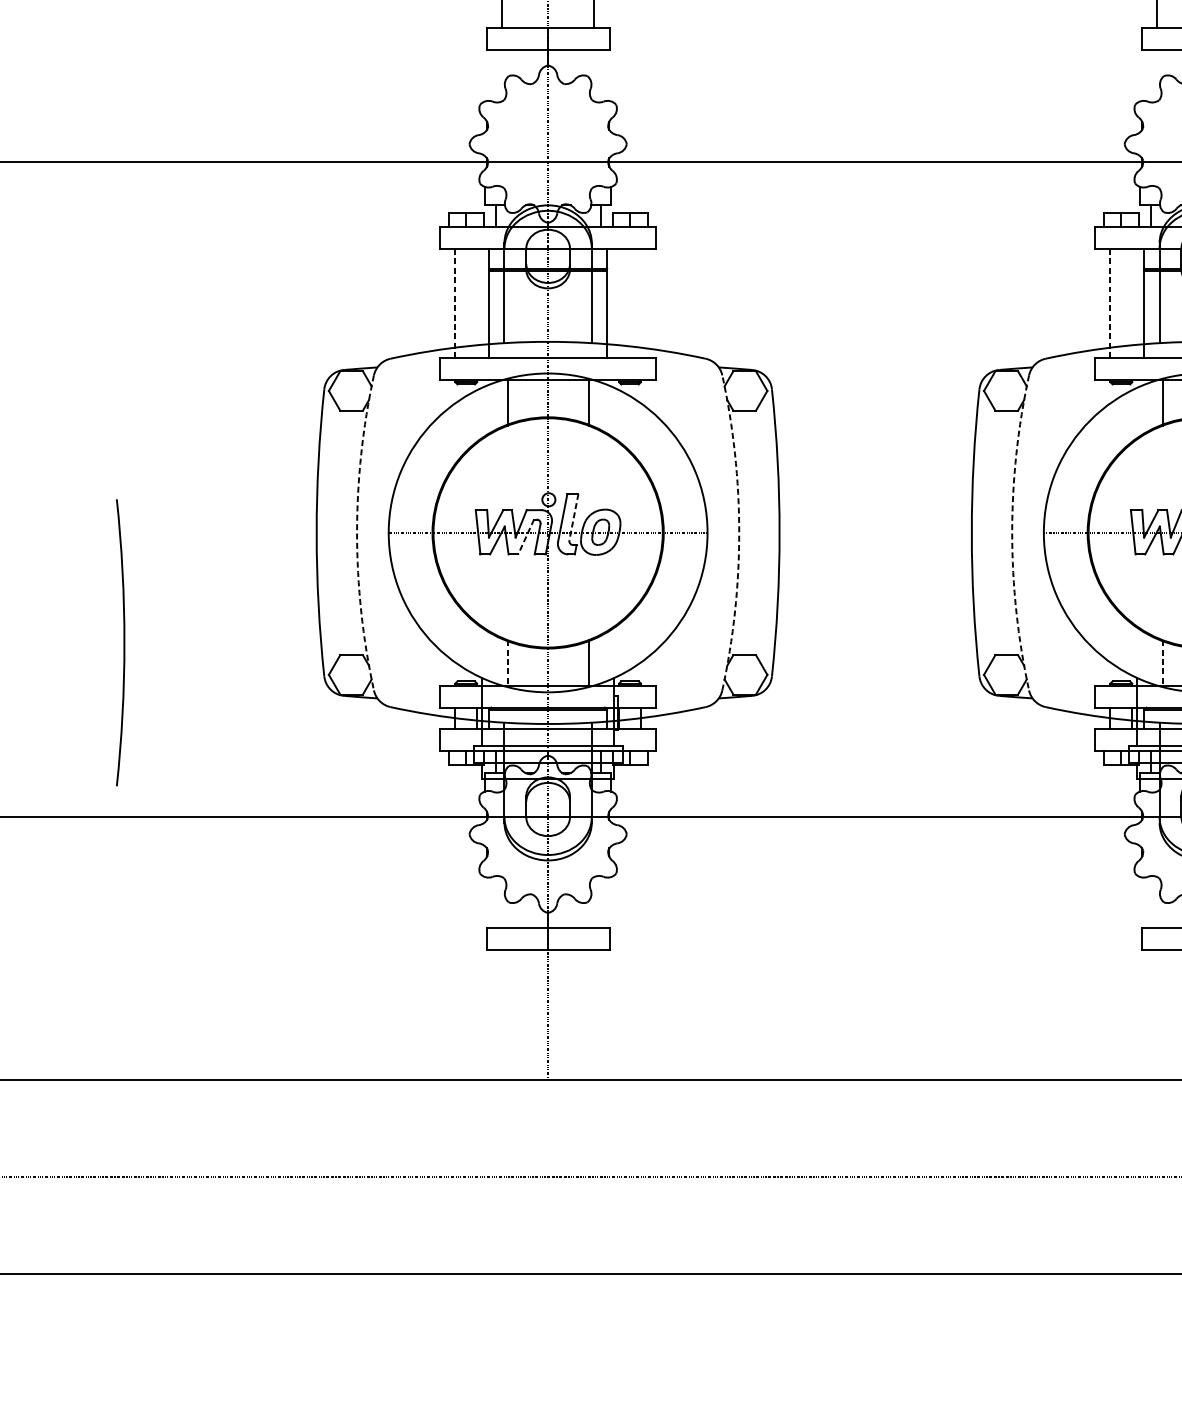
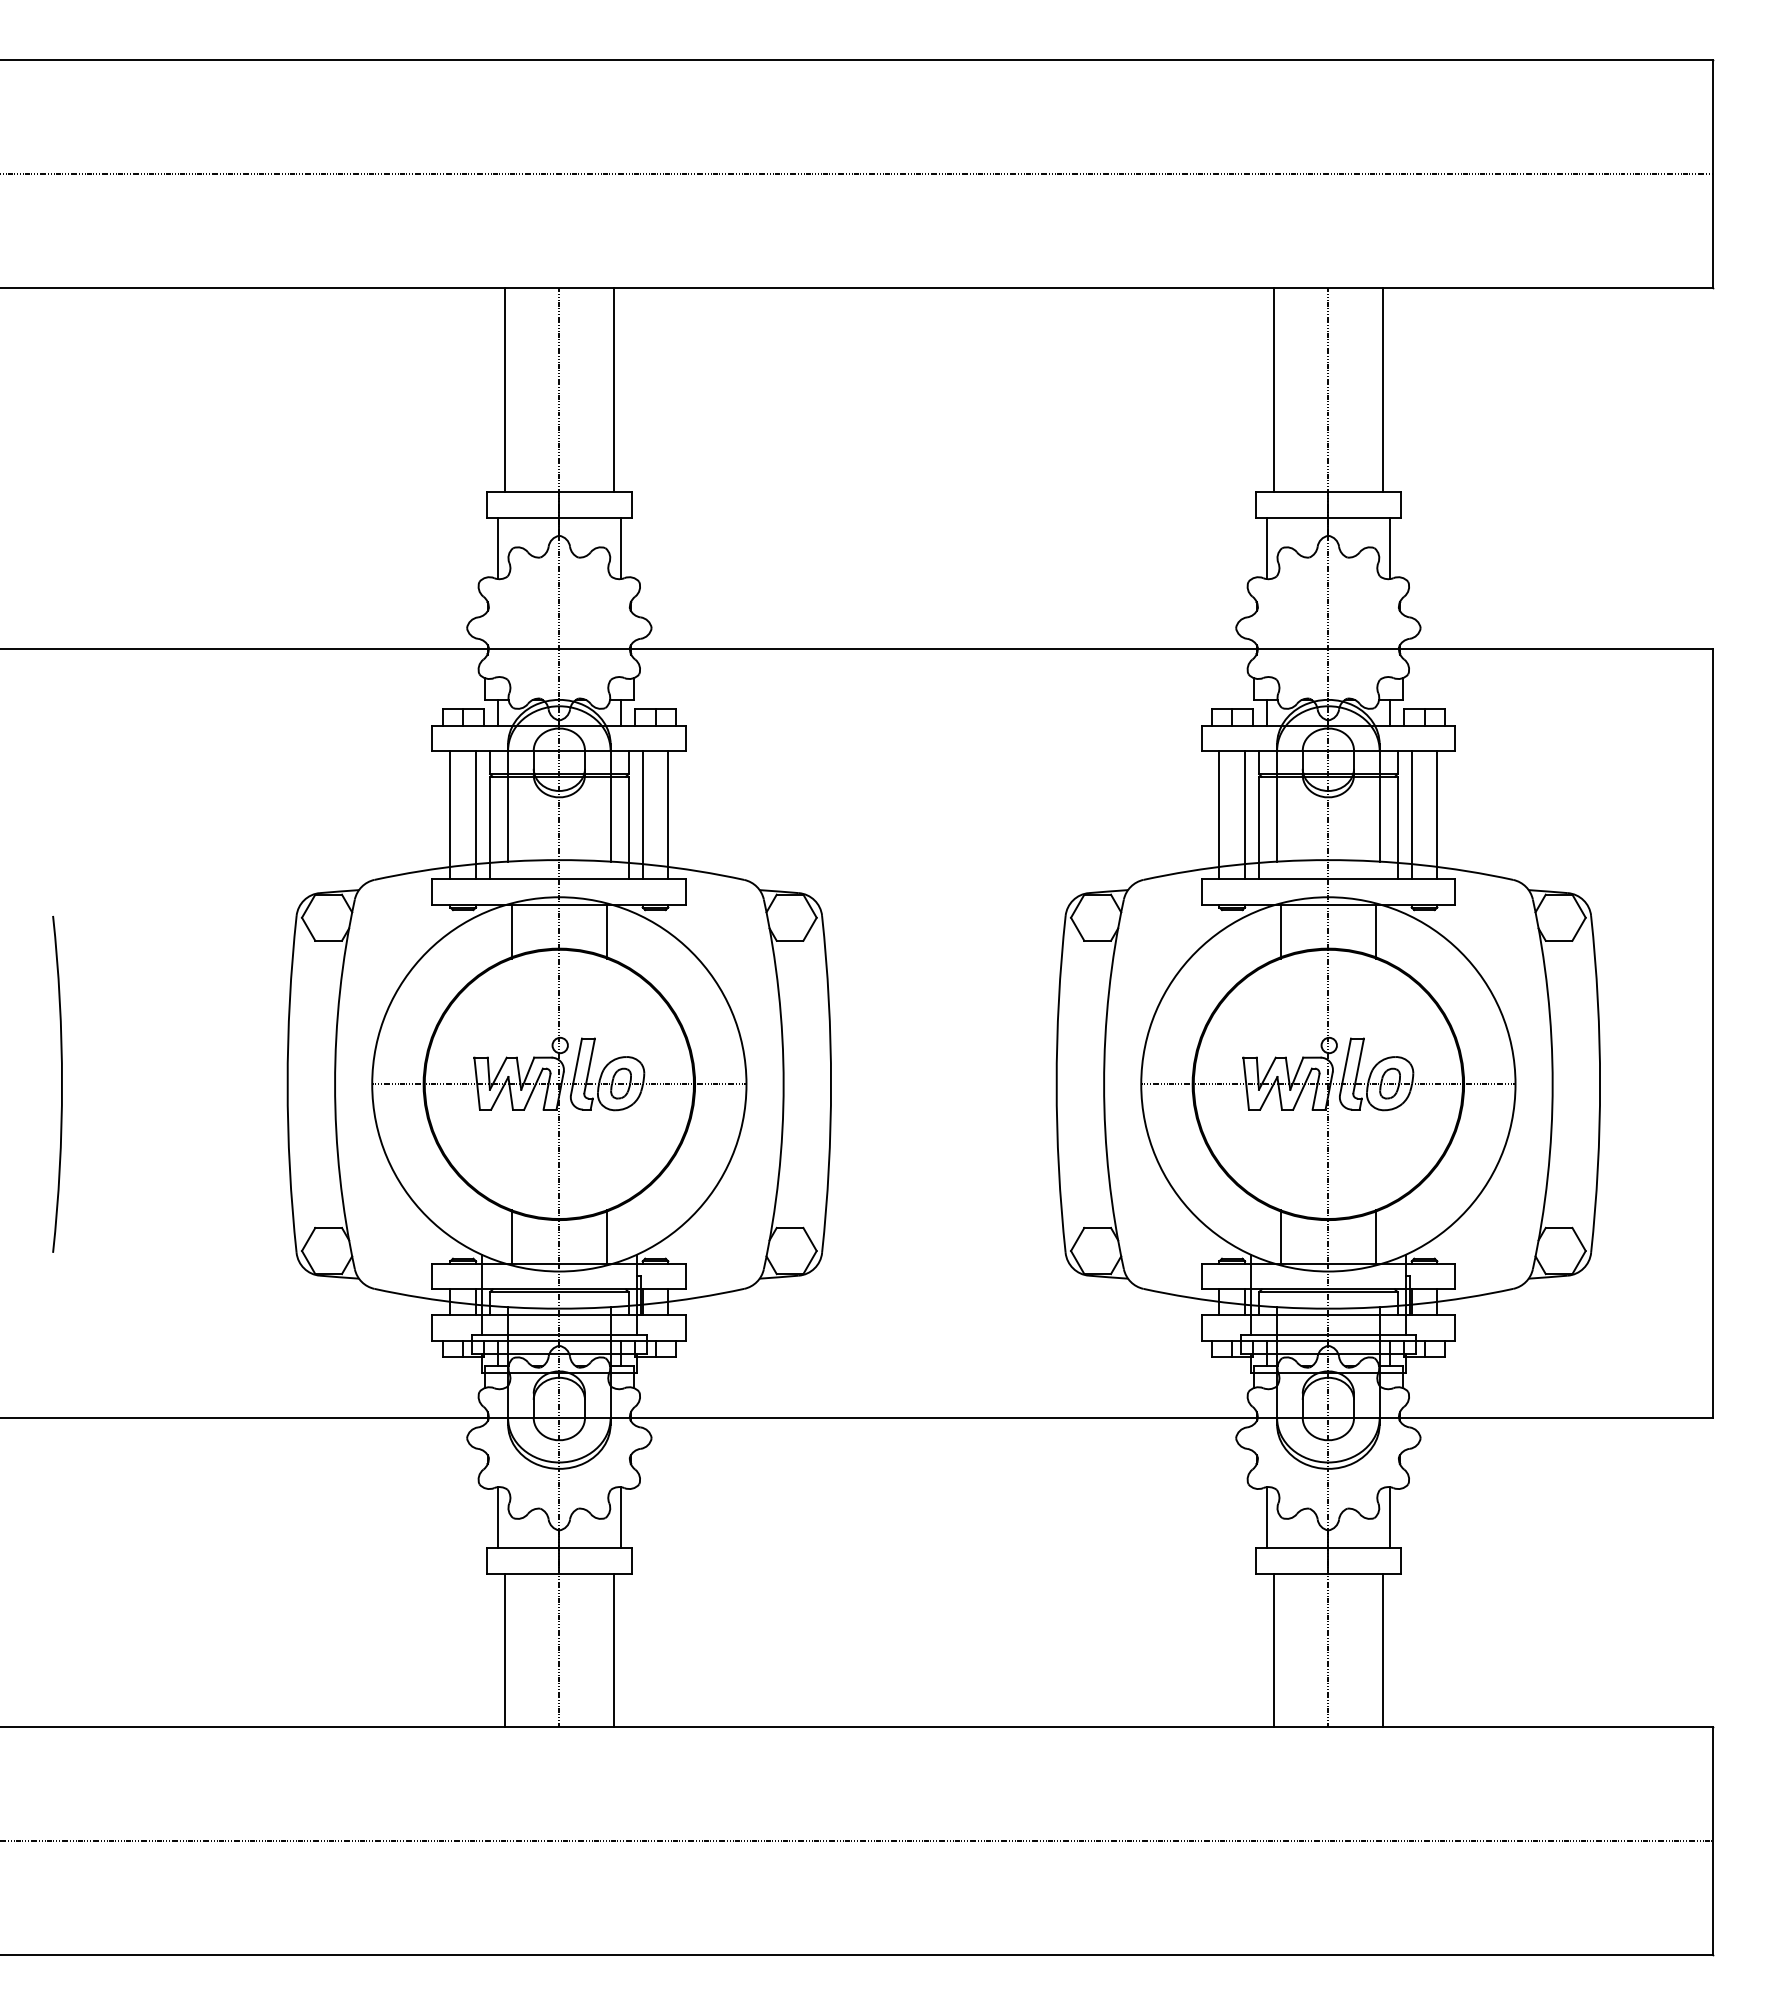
line: (495, 76) -> (497, 548), added
line: (600, 76) -> (620, 548), added
line: (1150, 76) -> (1266, 548), added
line: (455, 303) -> (450, 815), dashed -> solid
line: (477, 303) -> (476, 815), added
line: (618, 303) -> (642, 815), added
line: (641, 303) -> (668, 815), added
line: (1110, 303) -> (1219, 815), dashed -> solid
line: (1132, 303) -> (1245, 815), added
line: (573, 516) -> (589, 1065), dashed -> solid
arc: (357, 533) -> (335, 1084), dashed -> solid
arc: (739, 533) -> (783, 1084), dashed -> solid
arc: (1012, 533) -> (1104, 1084), dashed -> solid
line: (526, 537) -> (533, 1089), dashed -> solid
arc: (124, 642) -> (61, 1084), moved
line: (507, 663) -> (511, 1237), dashed -> solid
line: (1162, 663) -> (1280, 1237), dashed -> solid
line: (495, 901) -> (497, 1517), added
line: (600, 901) -> (620, 1517), added
line: (1150, 901) -> (1266, 1517), added
line: (502, 1015) -> (505, 1650), added
line: (594, 1015) -> (613, 1650), added
line: (1157, 1015) -> (1274, 1650), added

